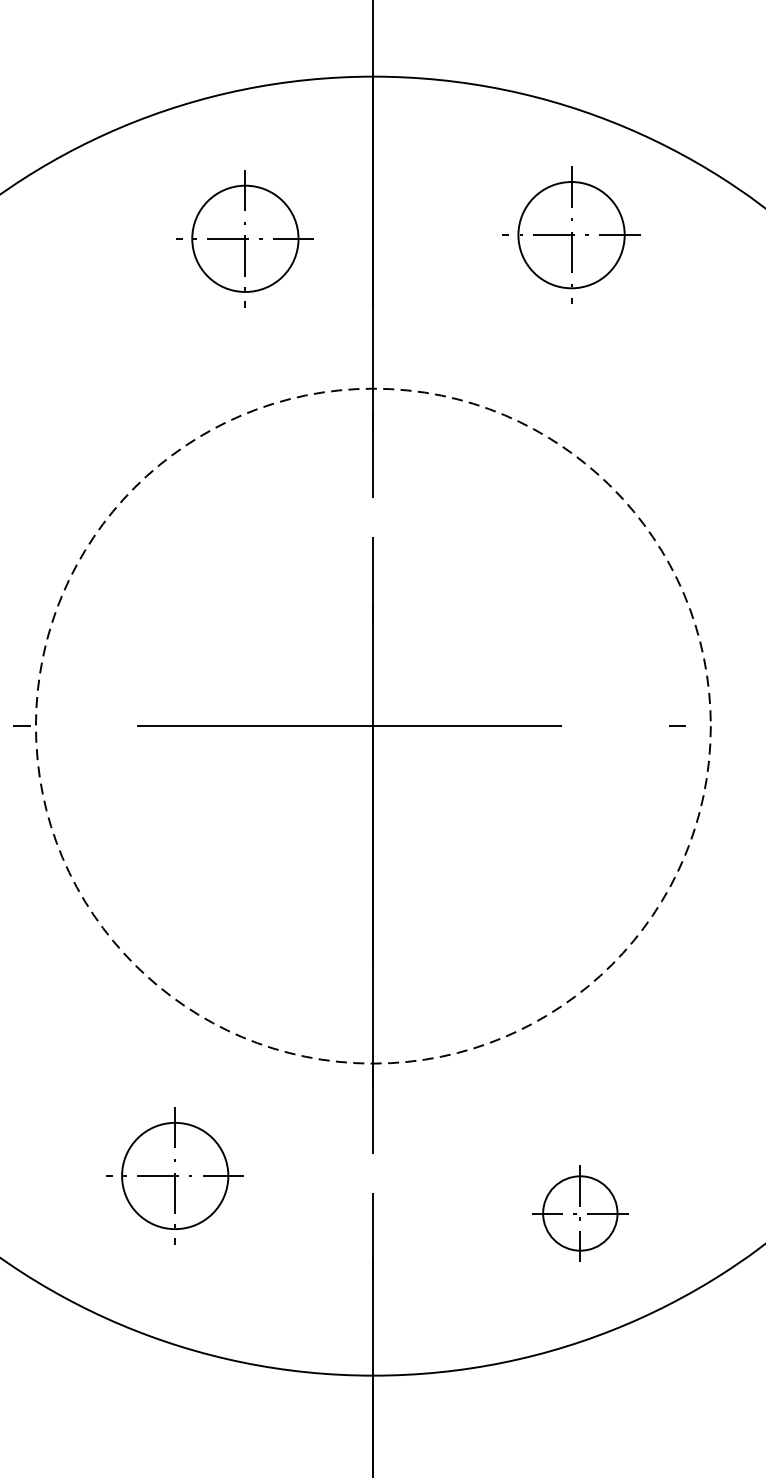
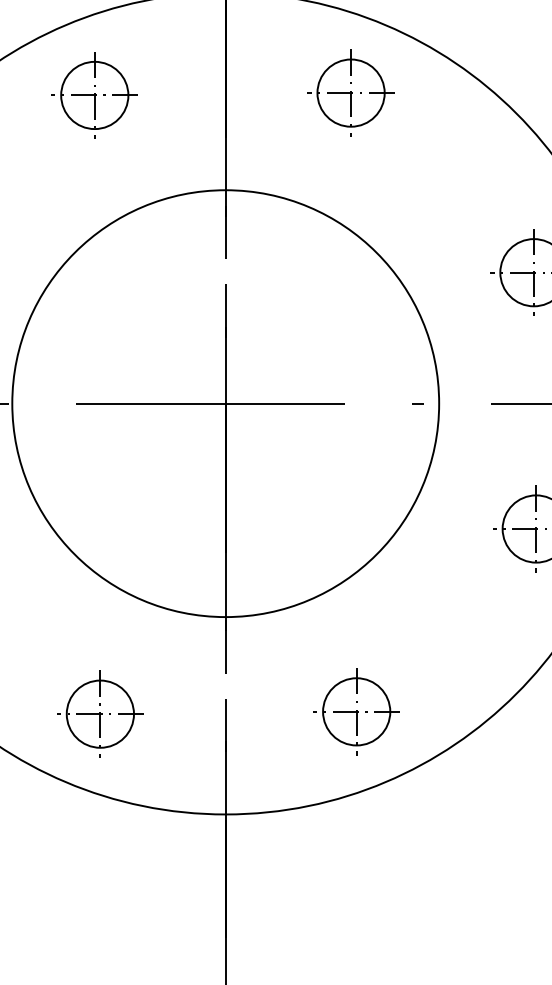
part: (244, 238) -> (94, 95), moved
circle: (373, 725) -> (225, 403), dashed -> solid
part: (175, 1174) -> (100, 713), moved
part: (580, 1212) -> (356, 711), size x1.43

